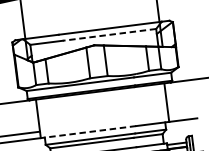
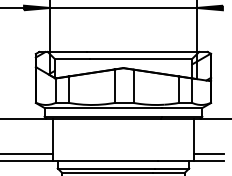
line: (108, 34) -> (140, 58), dashed -> solid
line: (182, 113) -> (208, 153), added
line: (87, 132) -> (104, 160), dashed -> solid

